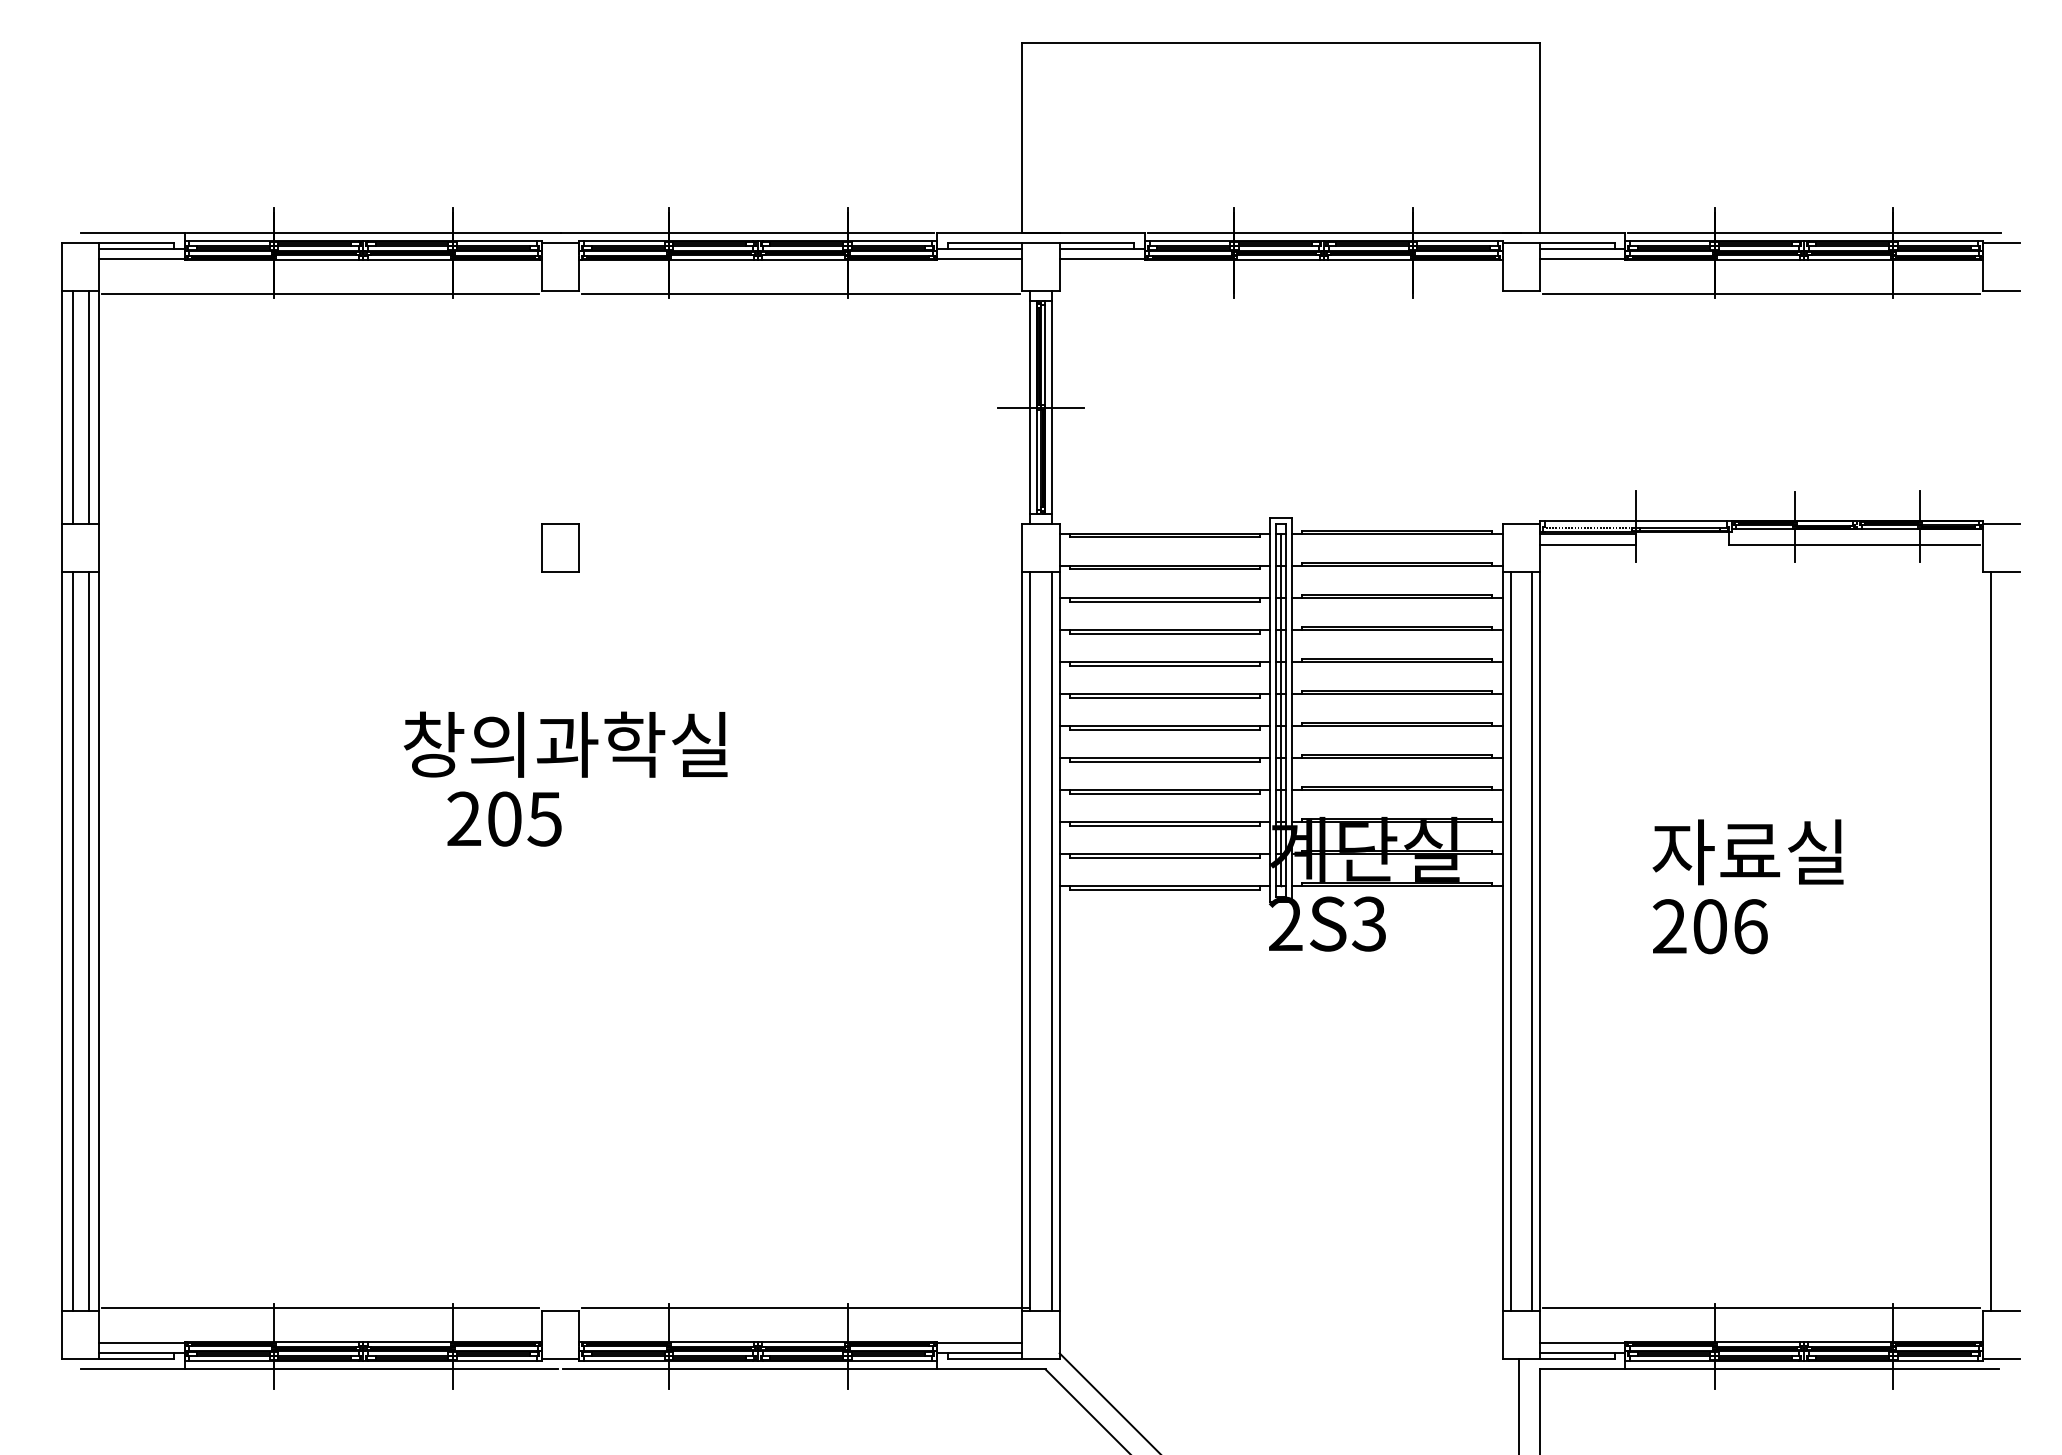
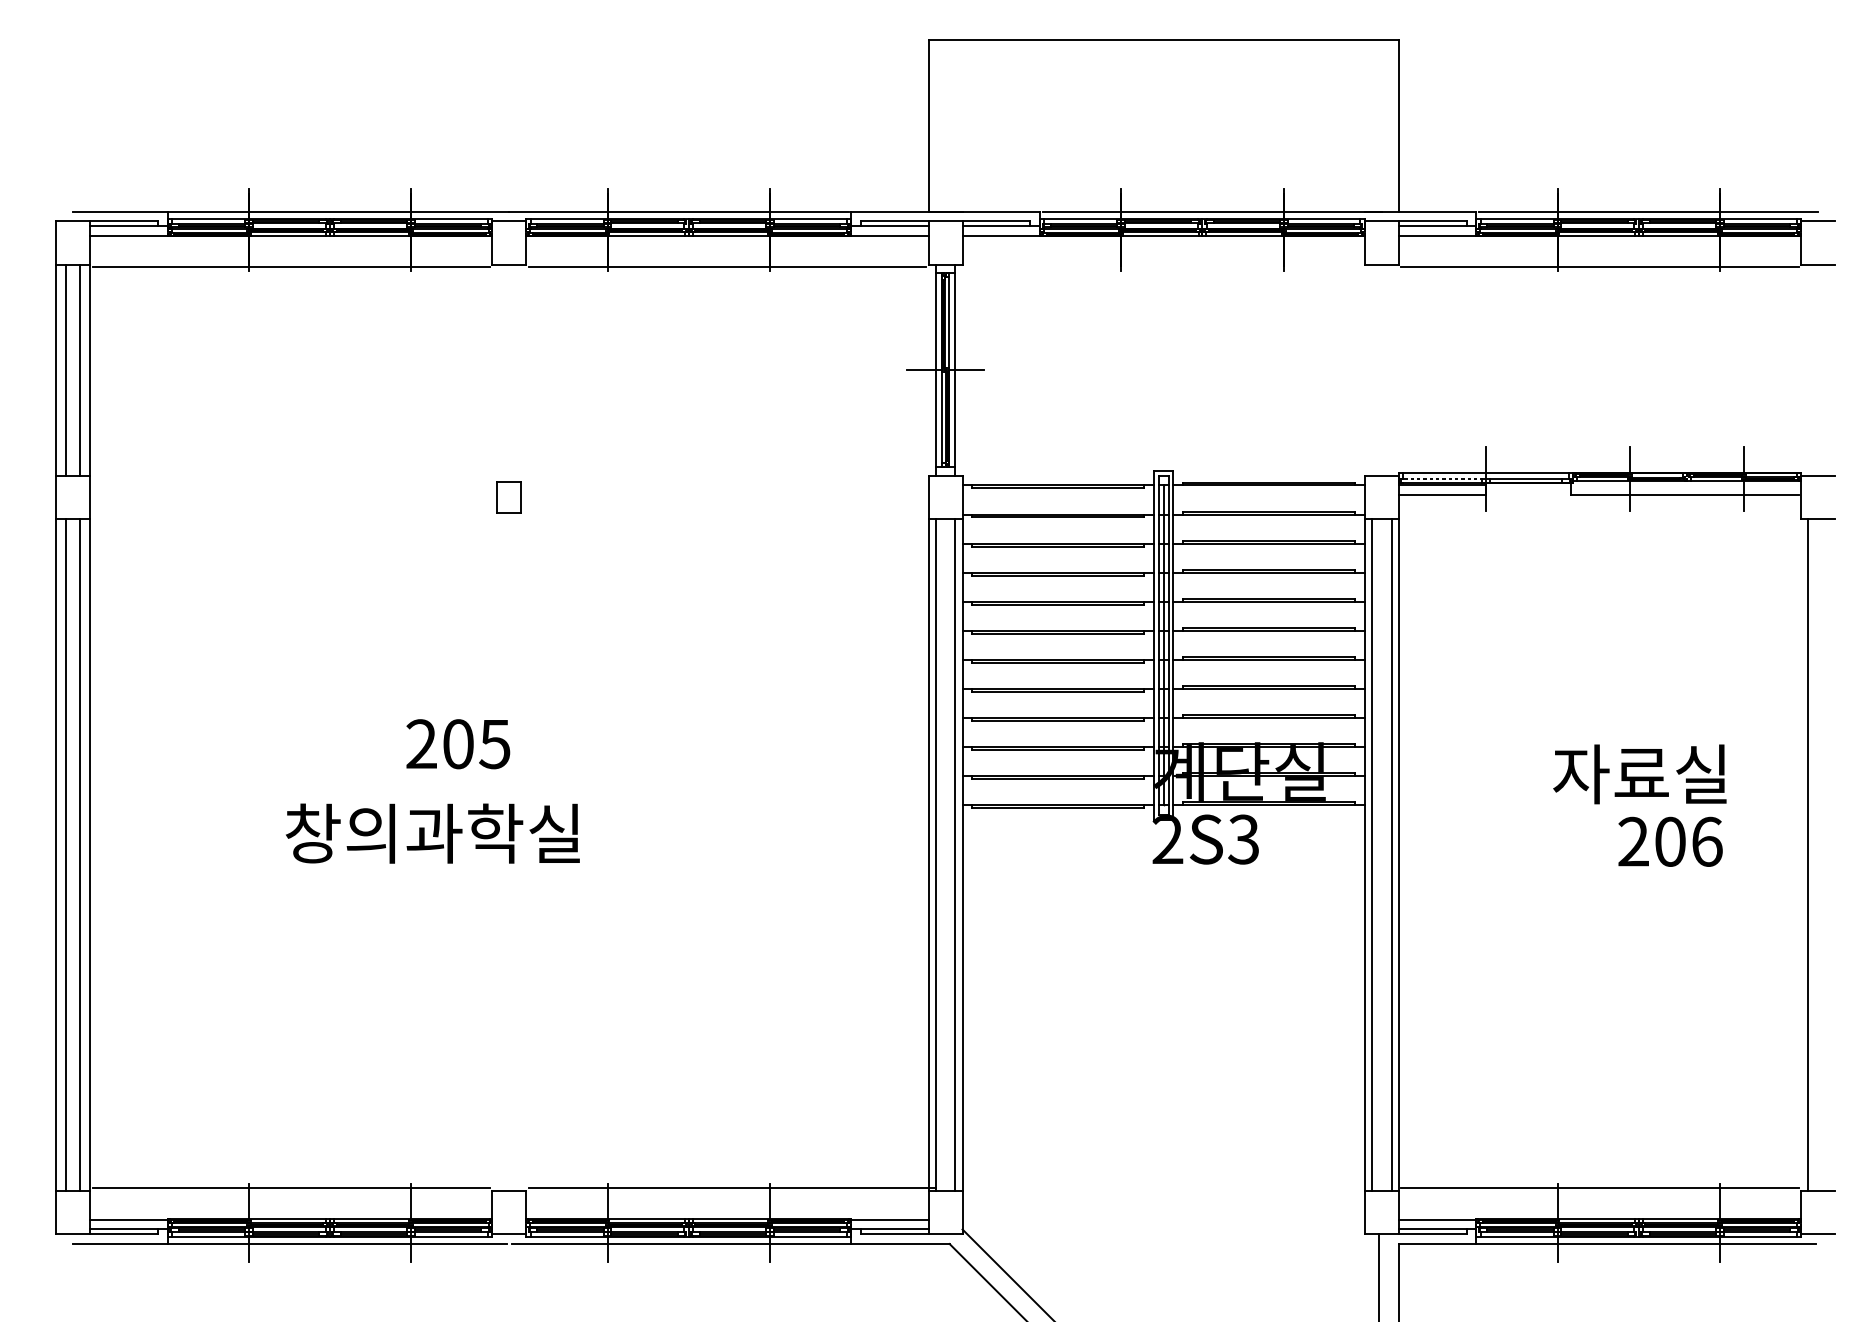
part: (559, 547) -> (508, 497), size x0.7
text: (565, 744) -> (432, 833), moved
text: (1747, 852) -> (1639, 774), moved
text: (1710, 926) -> (1670, 841), moved

